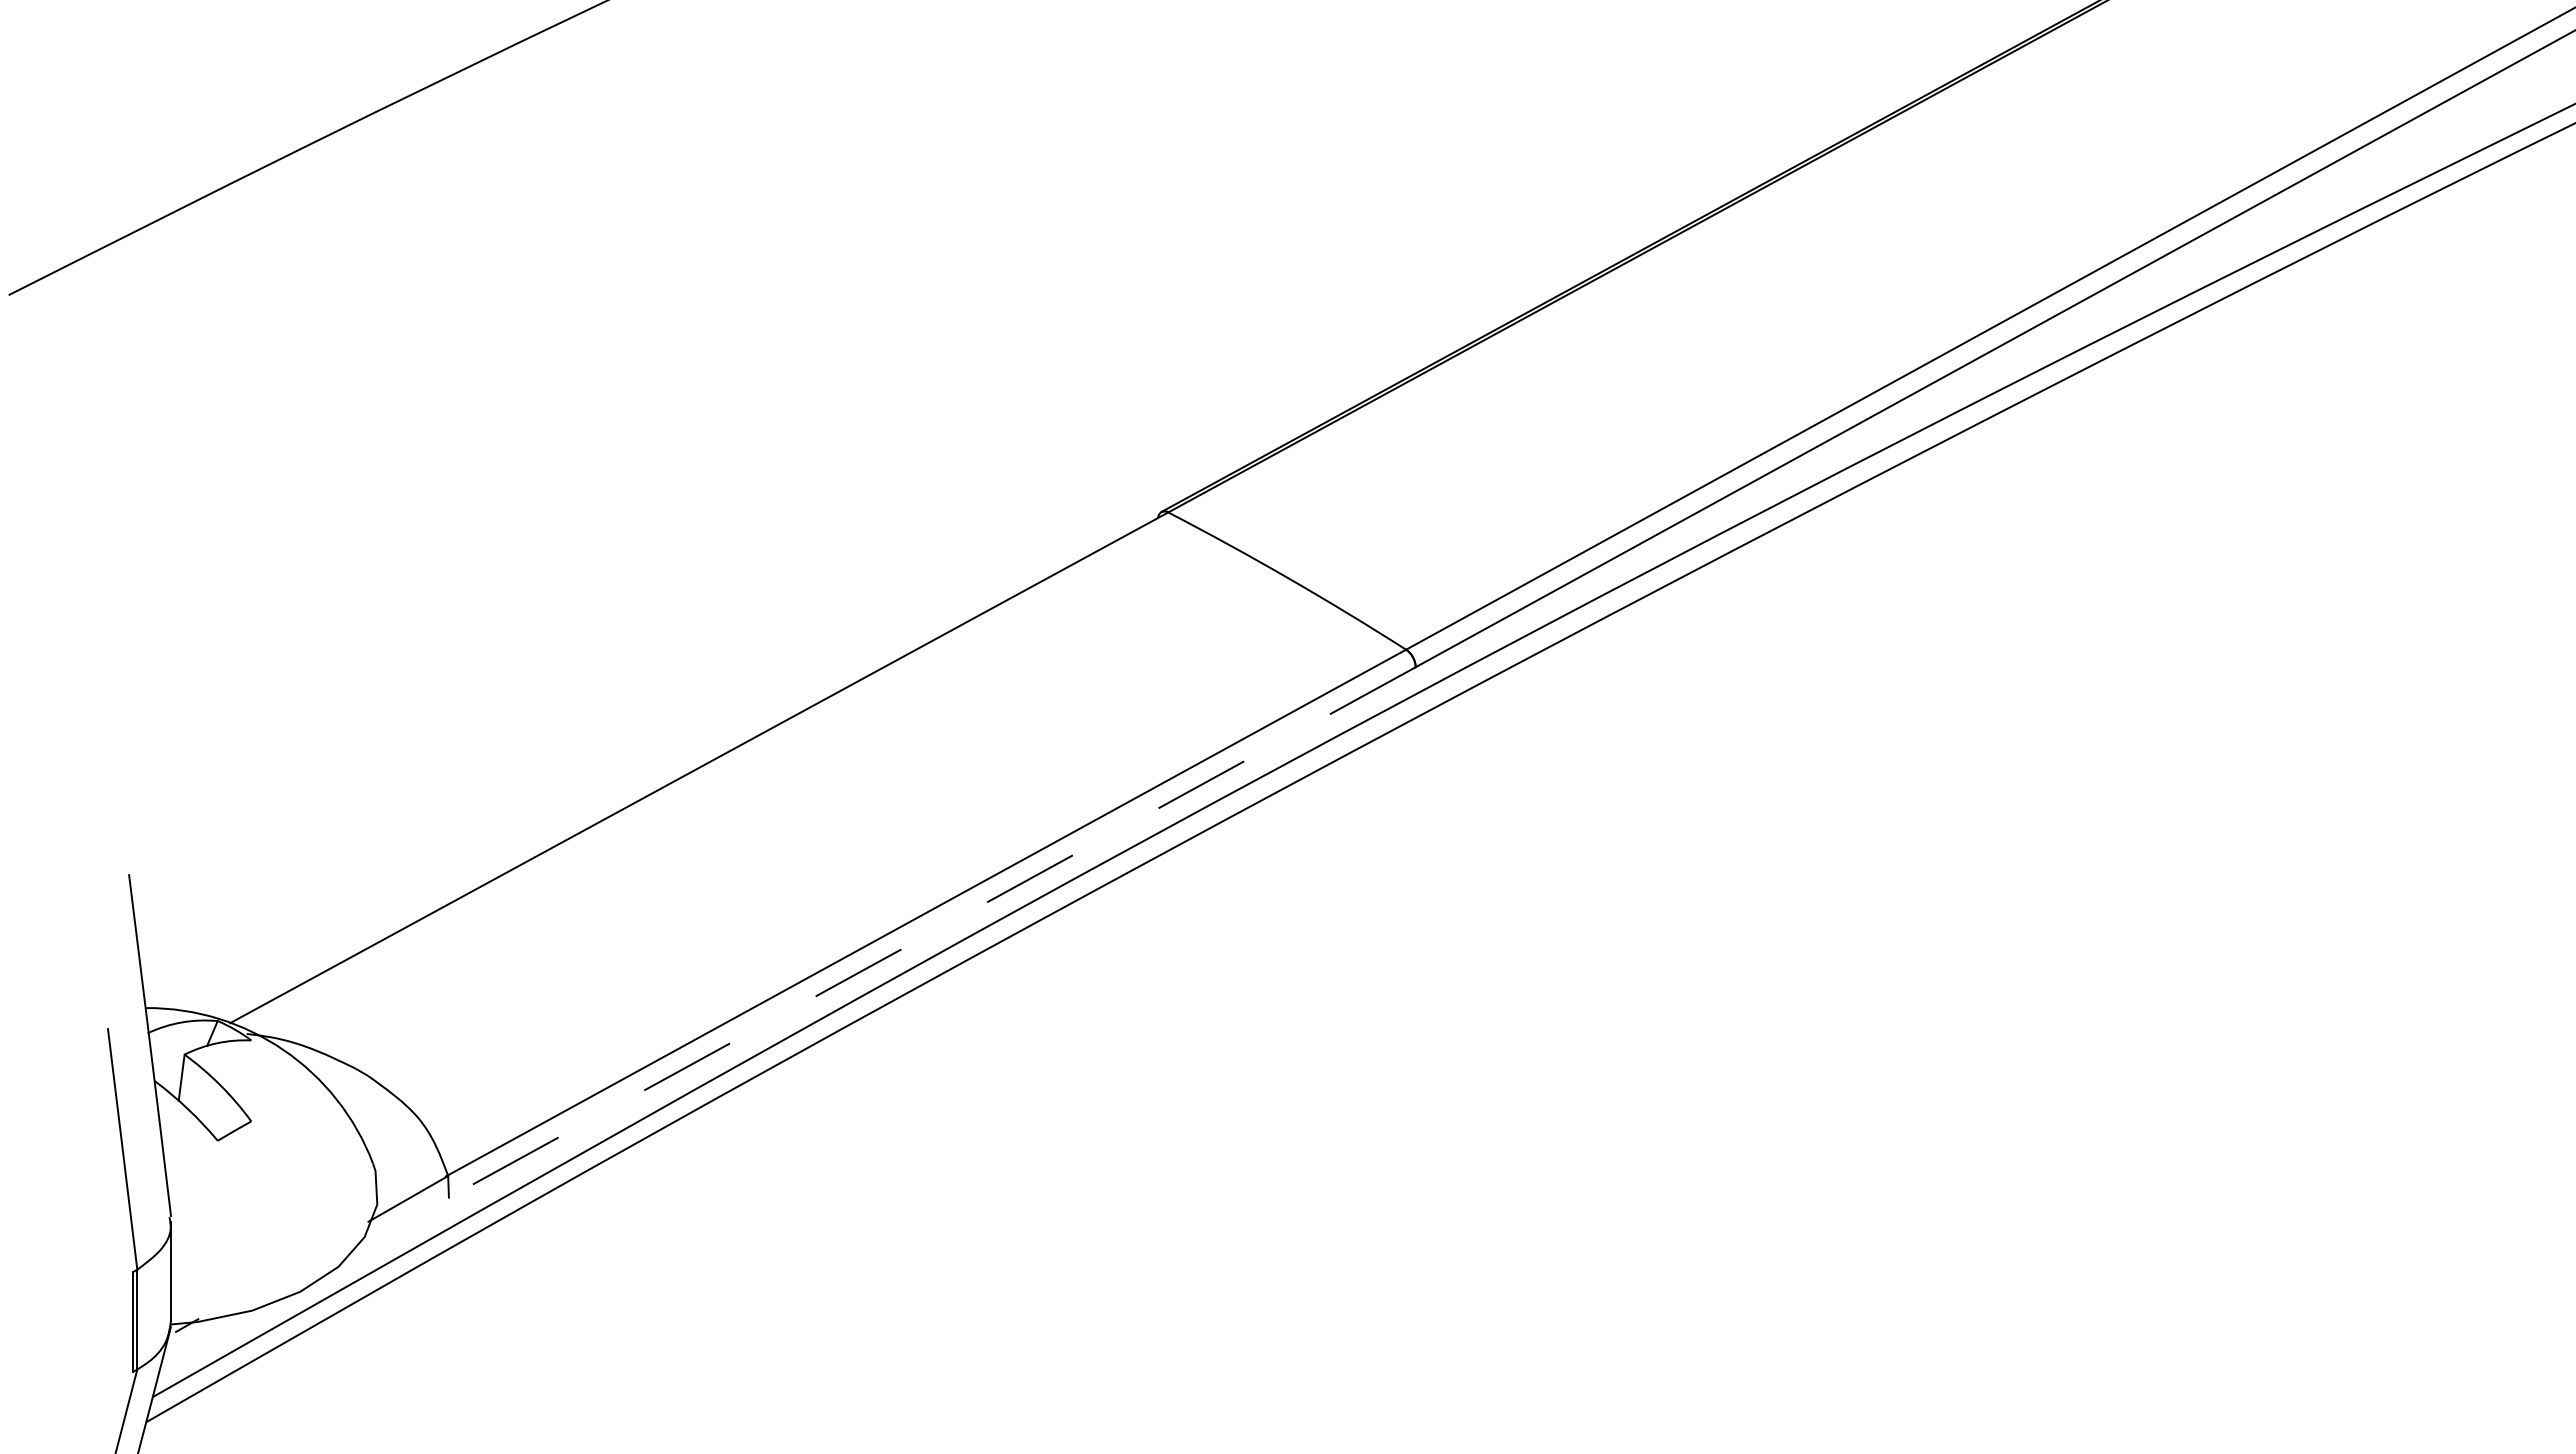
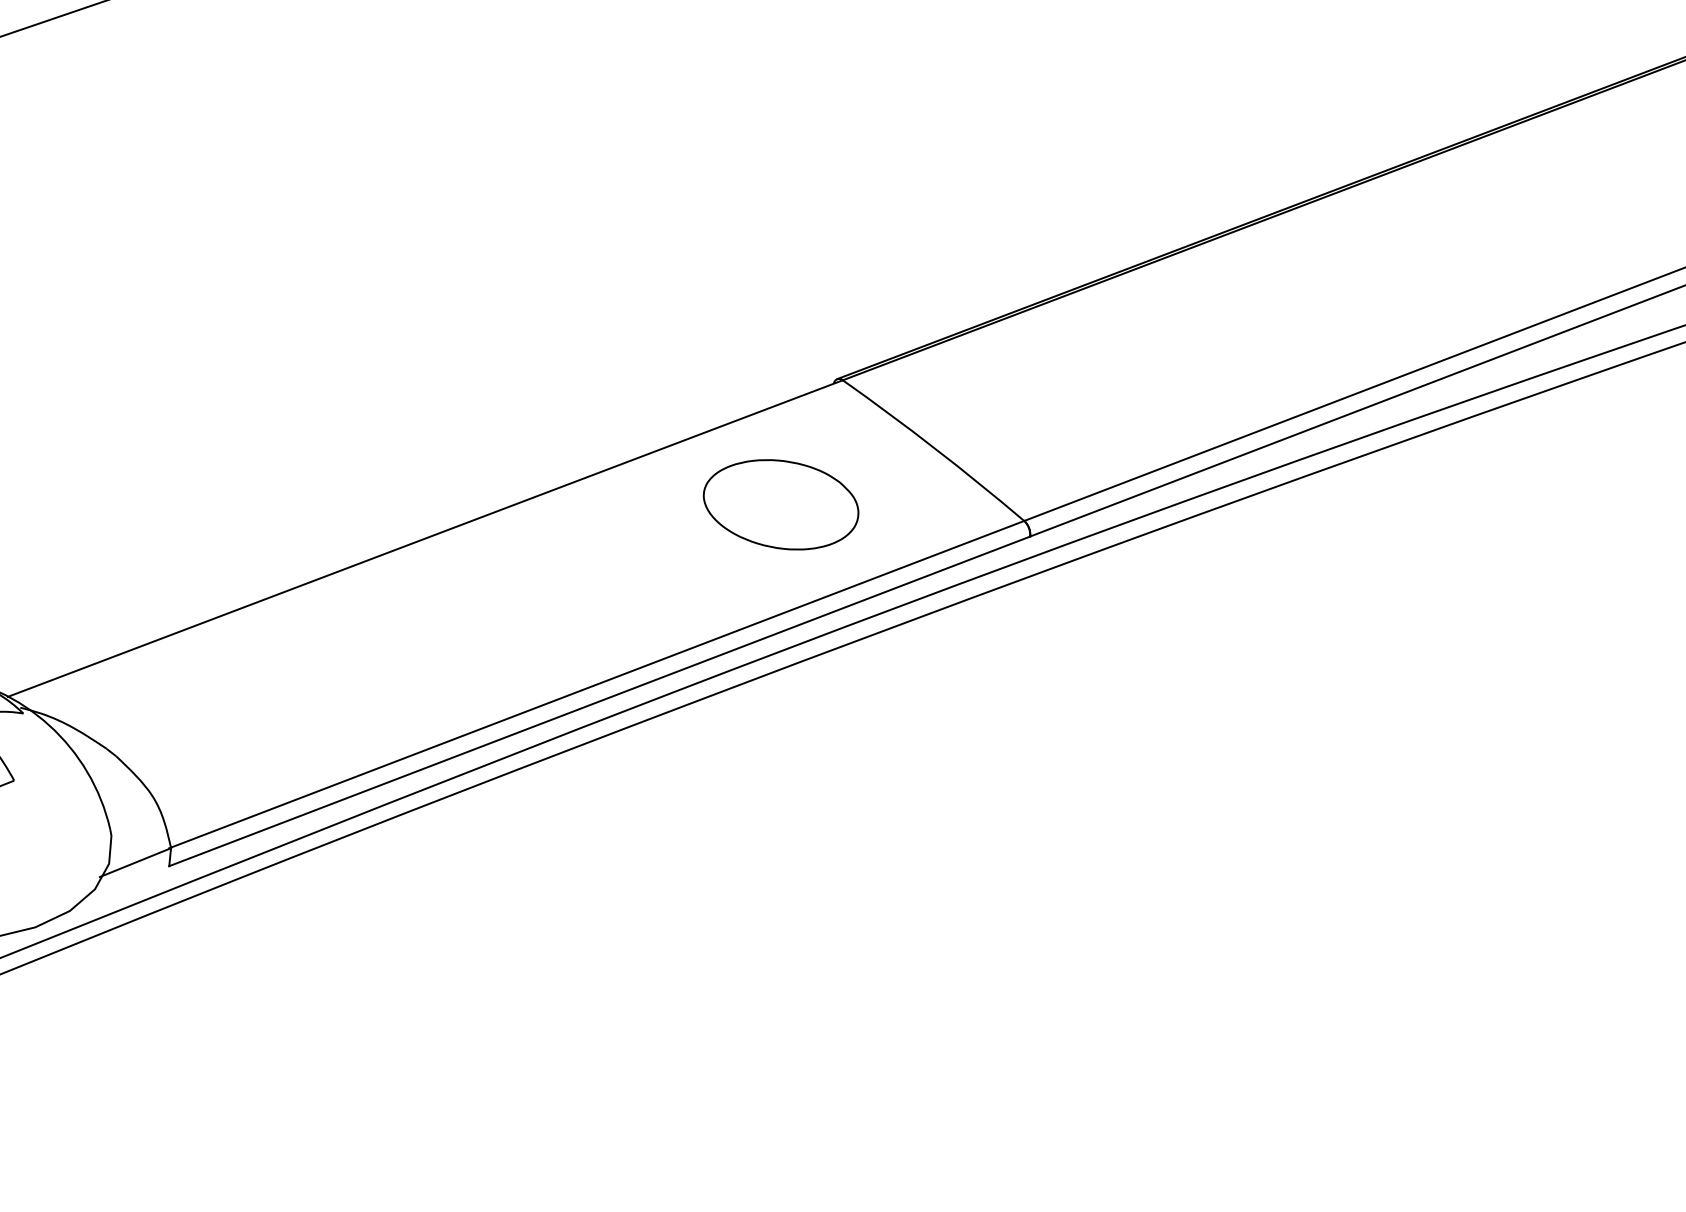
part: (1115, 669) -> (781, 504), added
line: (931, 932) -> (599, 701), dashed -> solid

